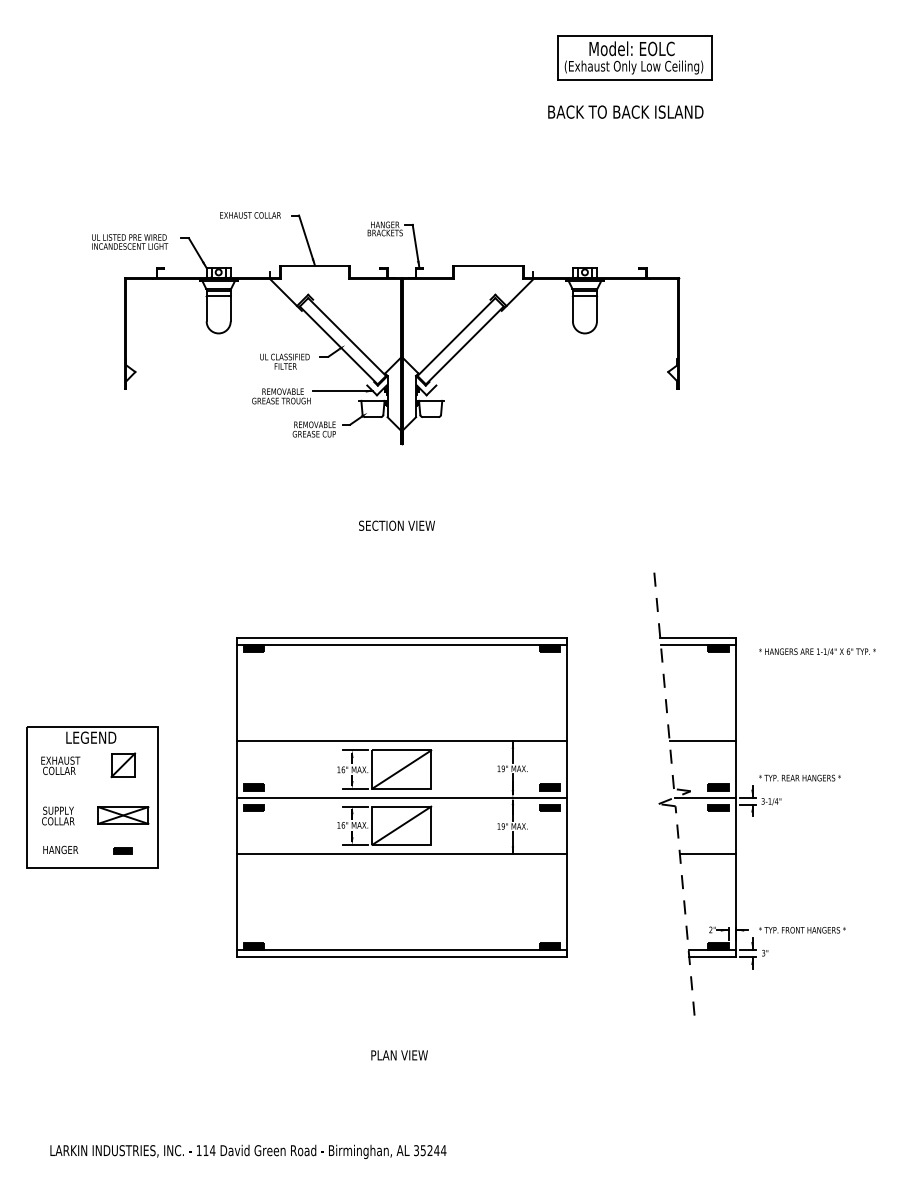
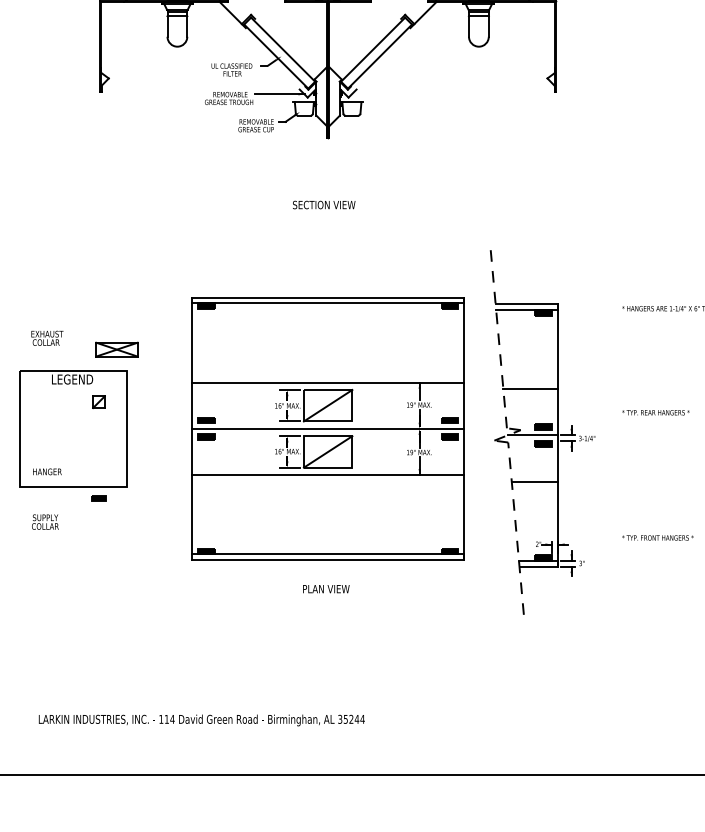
text: (60, 765) -> (47, 338), moved
part: (123, 765) -> (99, 402), size x0.6
part: (717, 793) -> (542, 431), moved
text: (58, 815) -> (45, 521), moved
part: (123, 815) -> (117, 349), moved
part: (122, 850) -> (98, 498), moved
text: (399, 1055) -> (326, 589), moved

